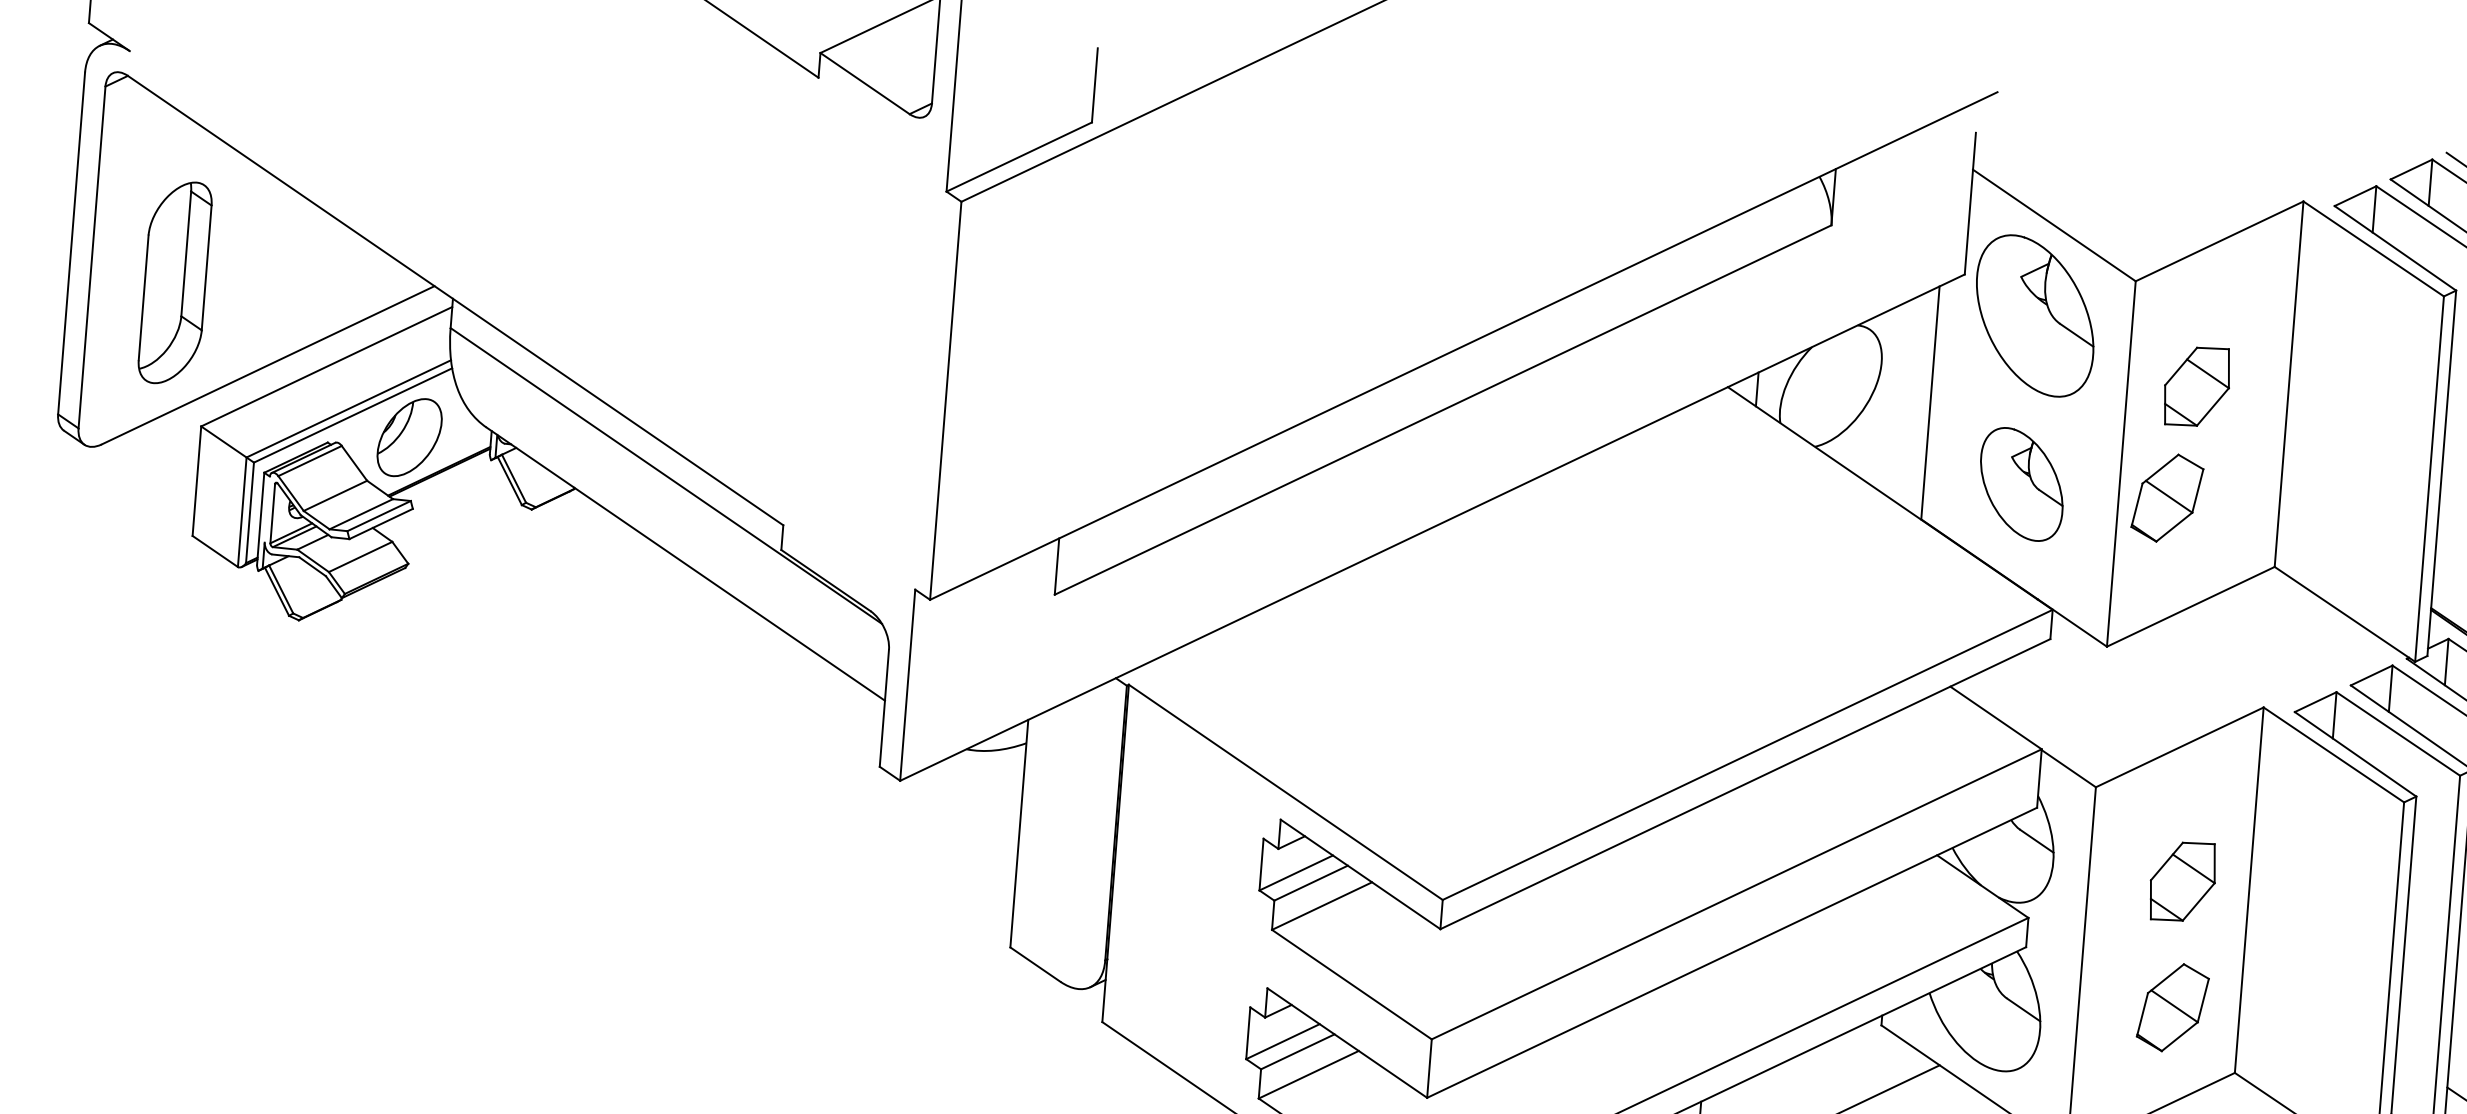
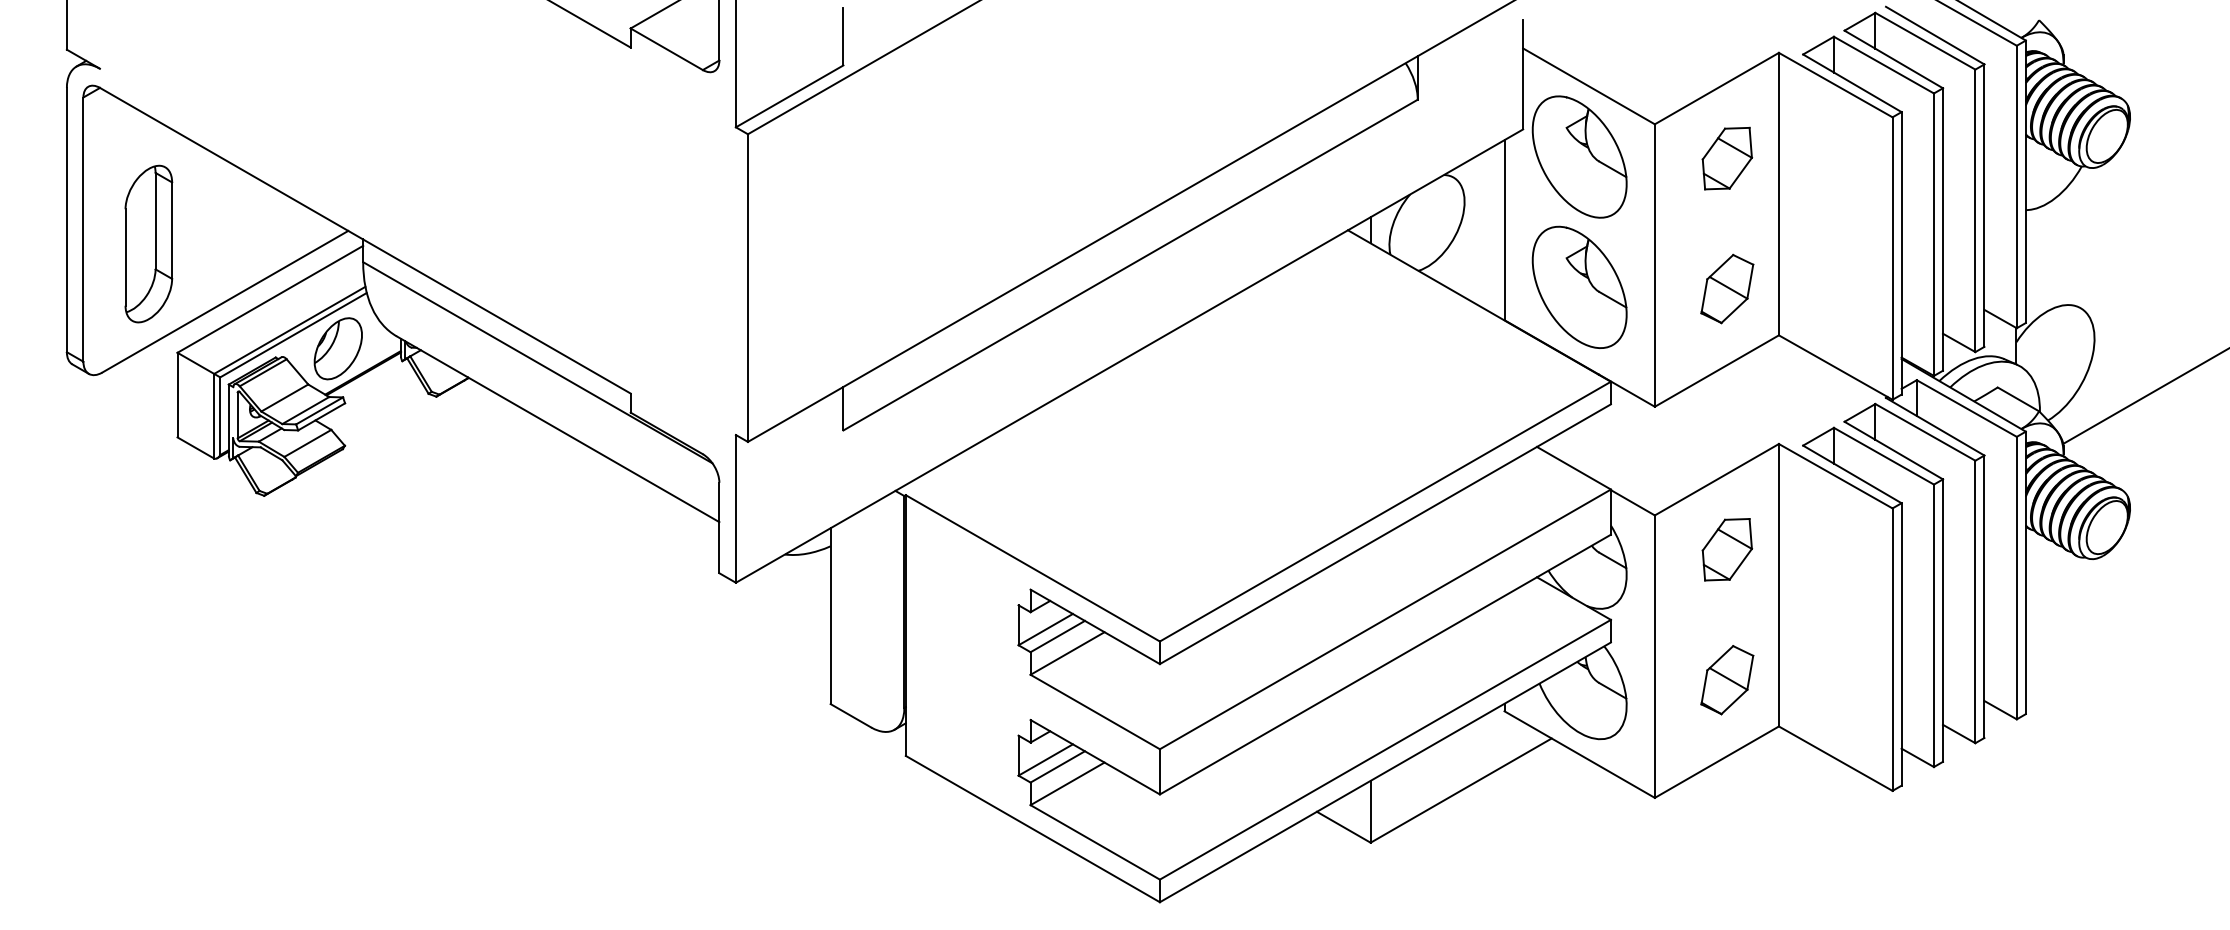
part: (2197, 386) -> (1727, 158), moved
part: (2021, 483) -> (1579, 286), size x1.43
part: (2167, 497) -> (1727, 288), moved
part: (2183, 881) -> (1727, 549), moved

